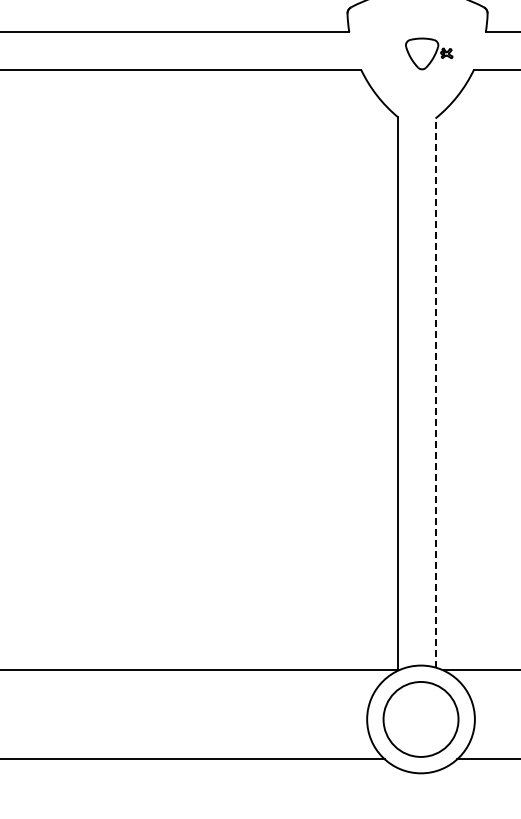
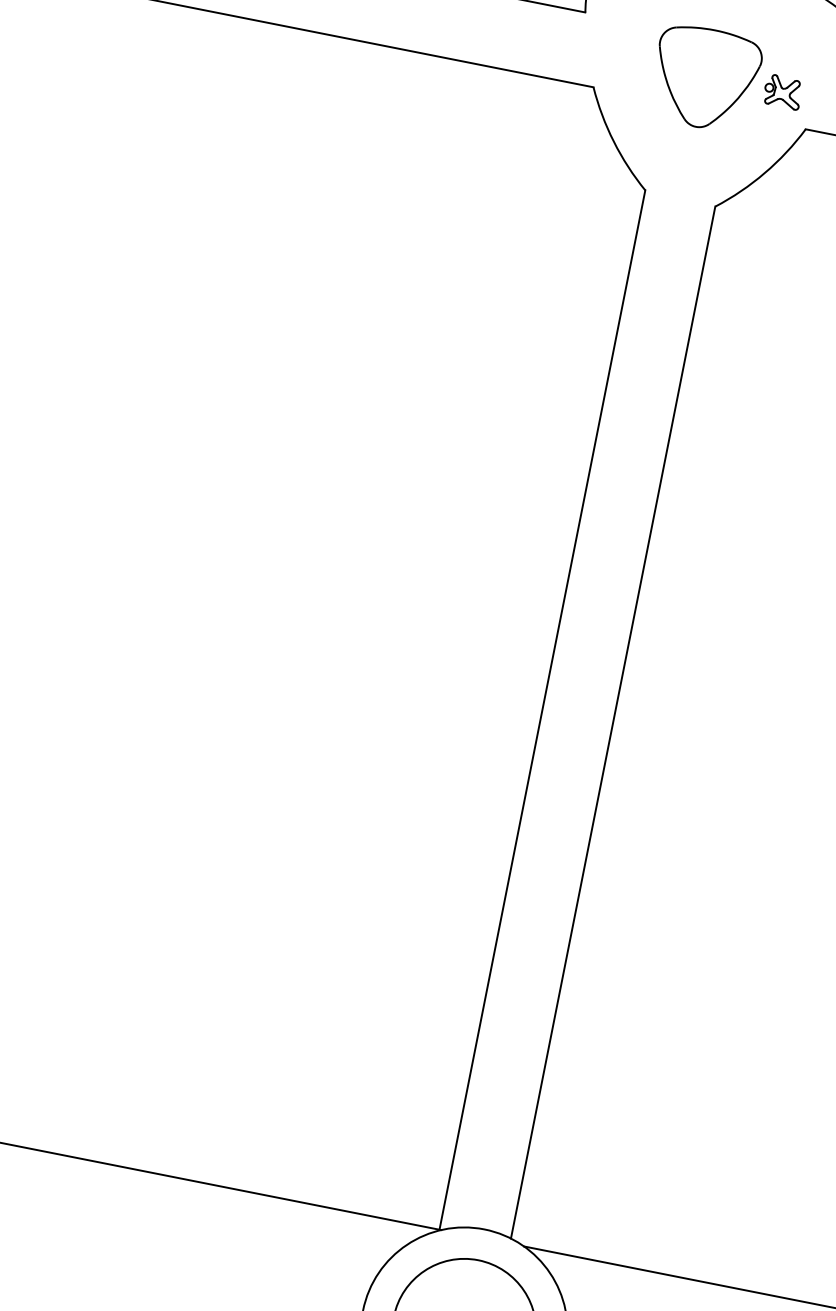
part: (428, 53) -> (726, 81), size x1.67
line: (435, 393) -> (612, 723), dashed -> solid

